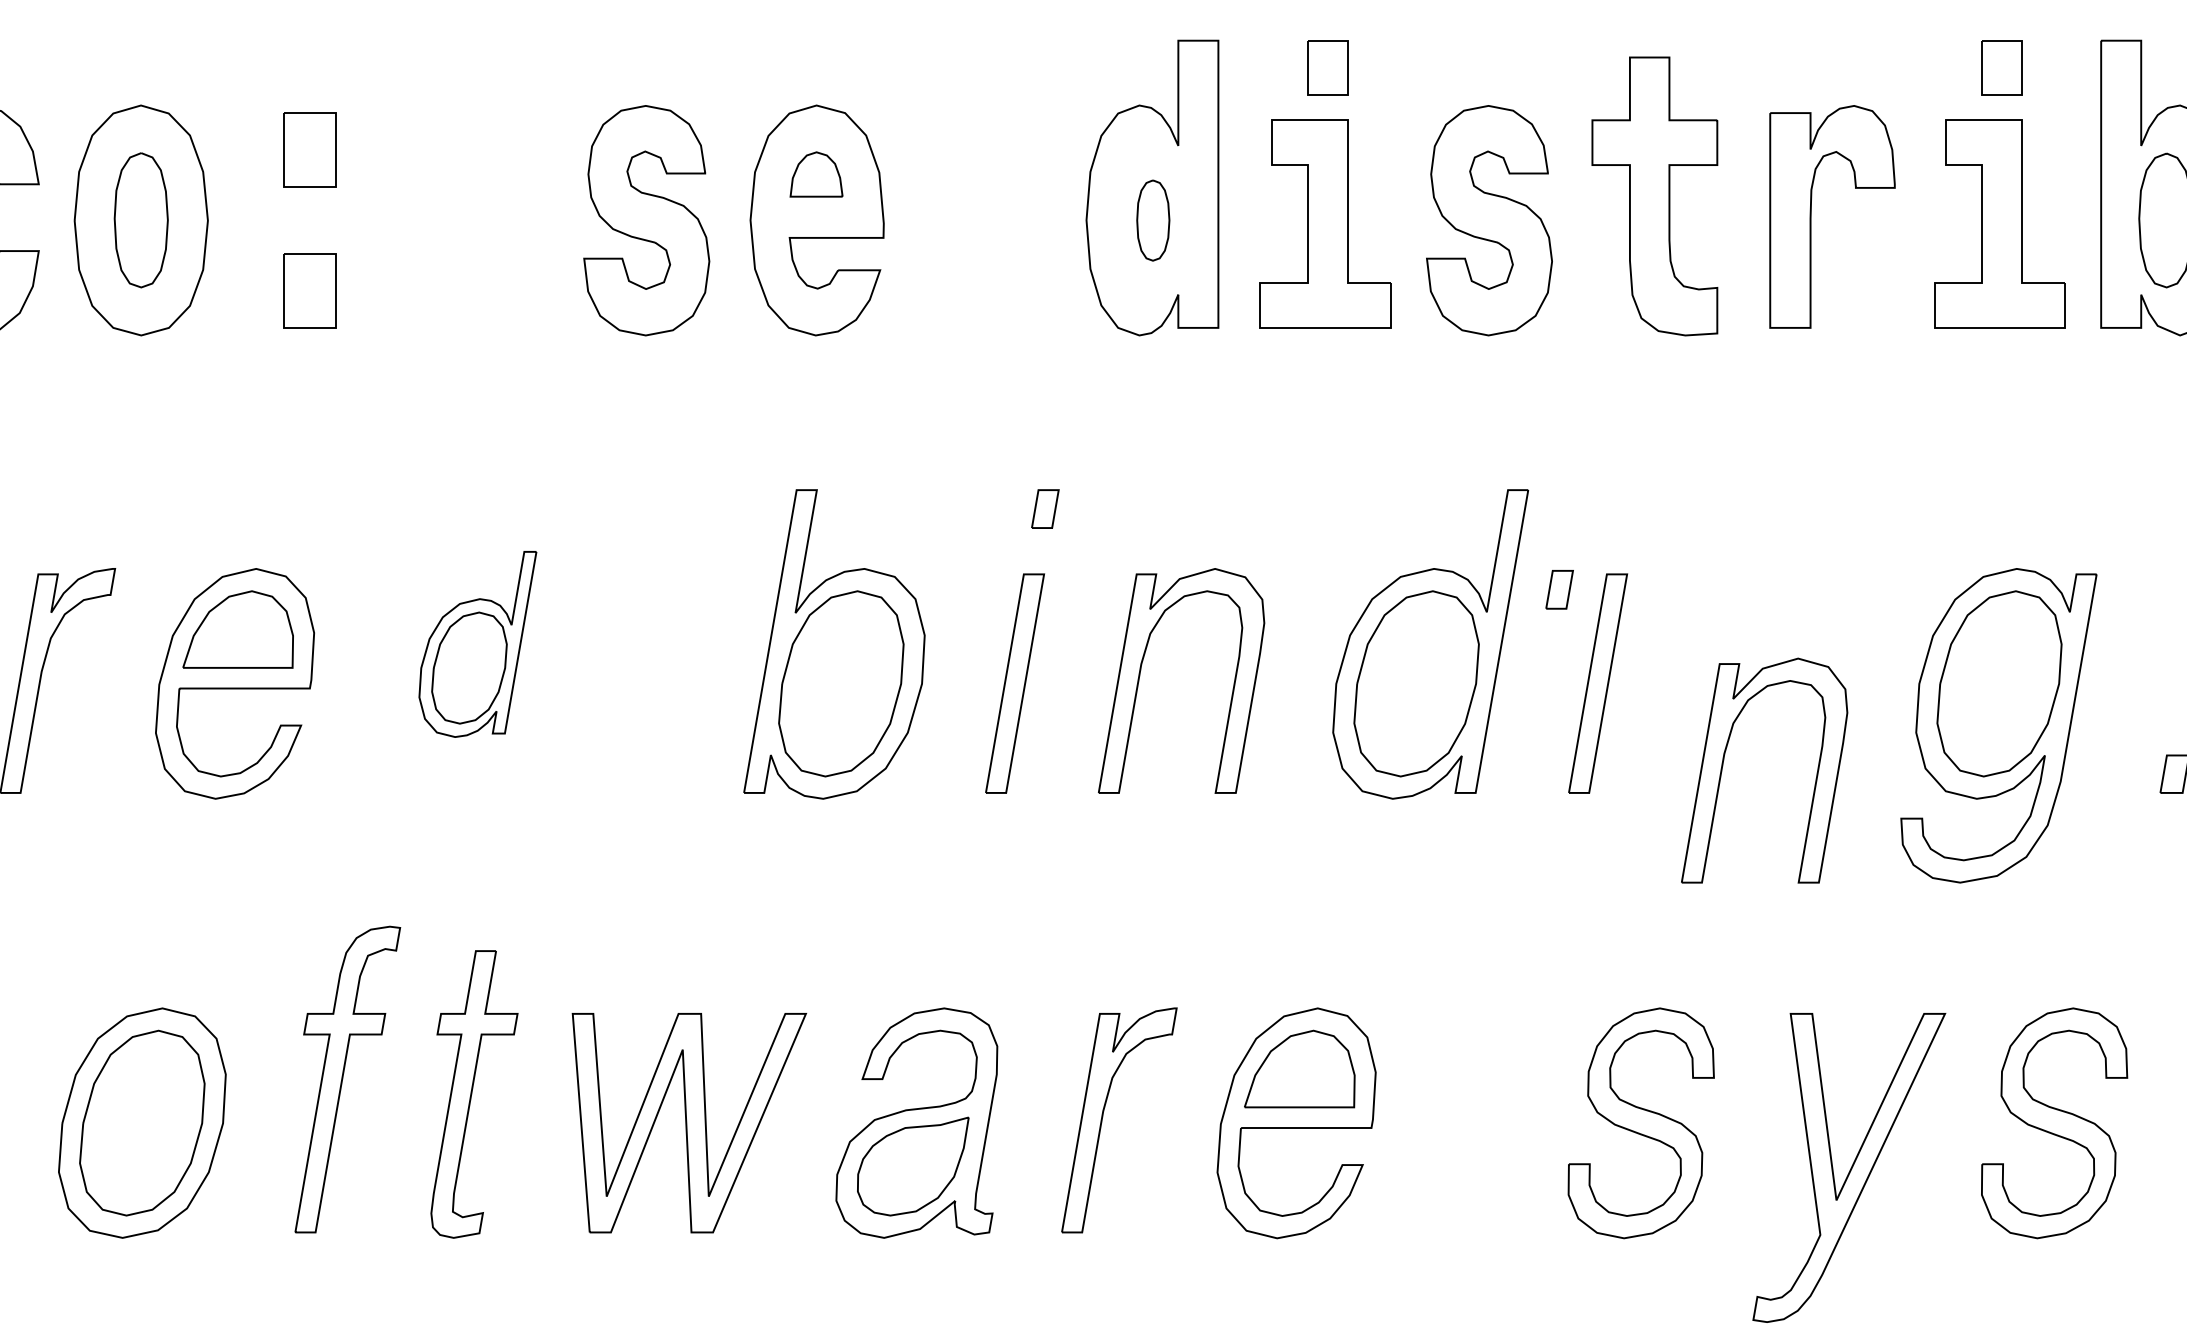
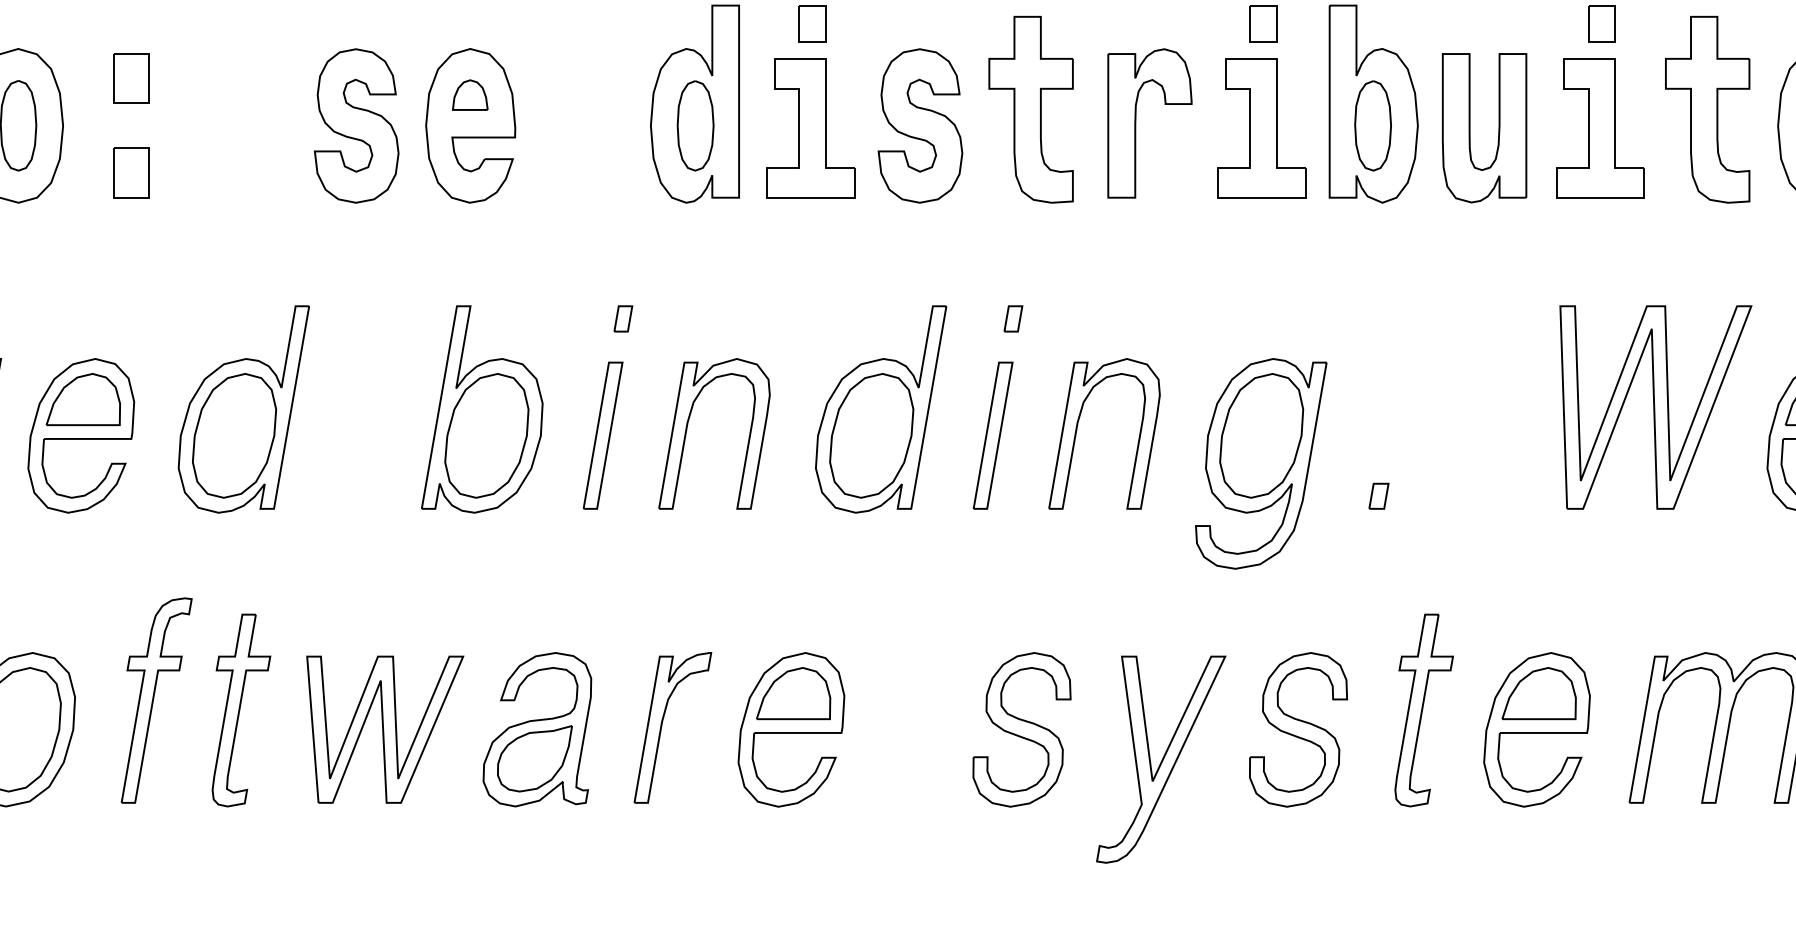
part: (1153, 219) -> (695, 125), size x1.67
part: (1559, 589) -> (1013, 318), moved
part: (477, 644) -> (243, 409), size x1.67
part: (1724, 765) -> (1077, 430), moved

